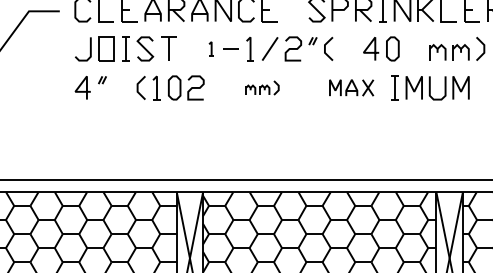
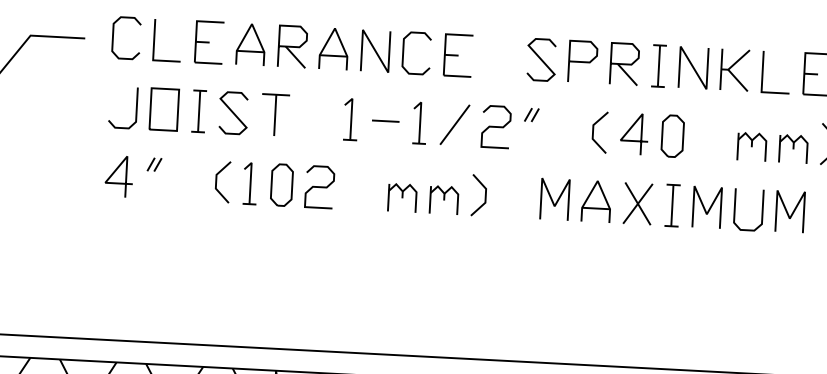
part: (211, 48) -> (350, 118), size x1.67
line: (325, 48) -> (594, 131), moved
part: (262, 87) -> (437, 192), size x1.67
part: (351, 87) -> (595, 200), size x1.43

